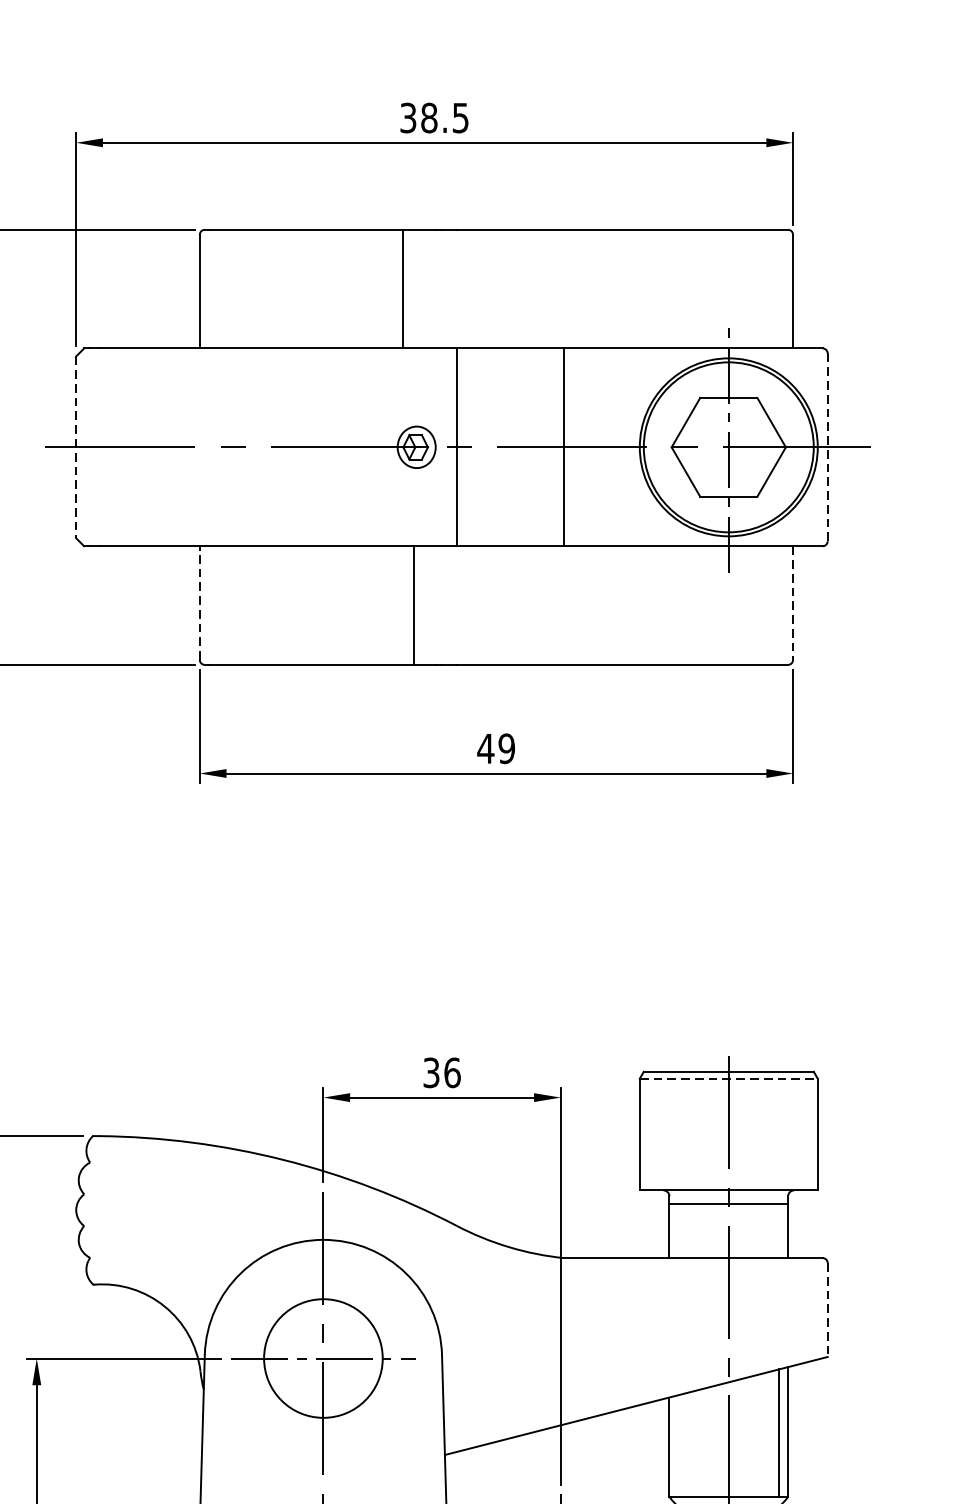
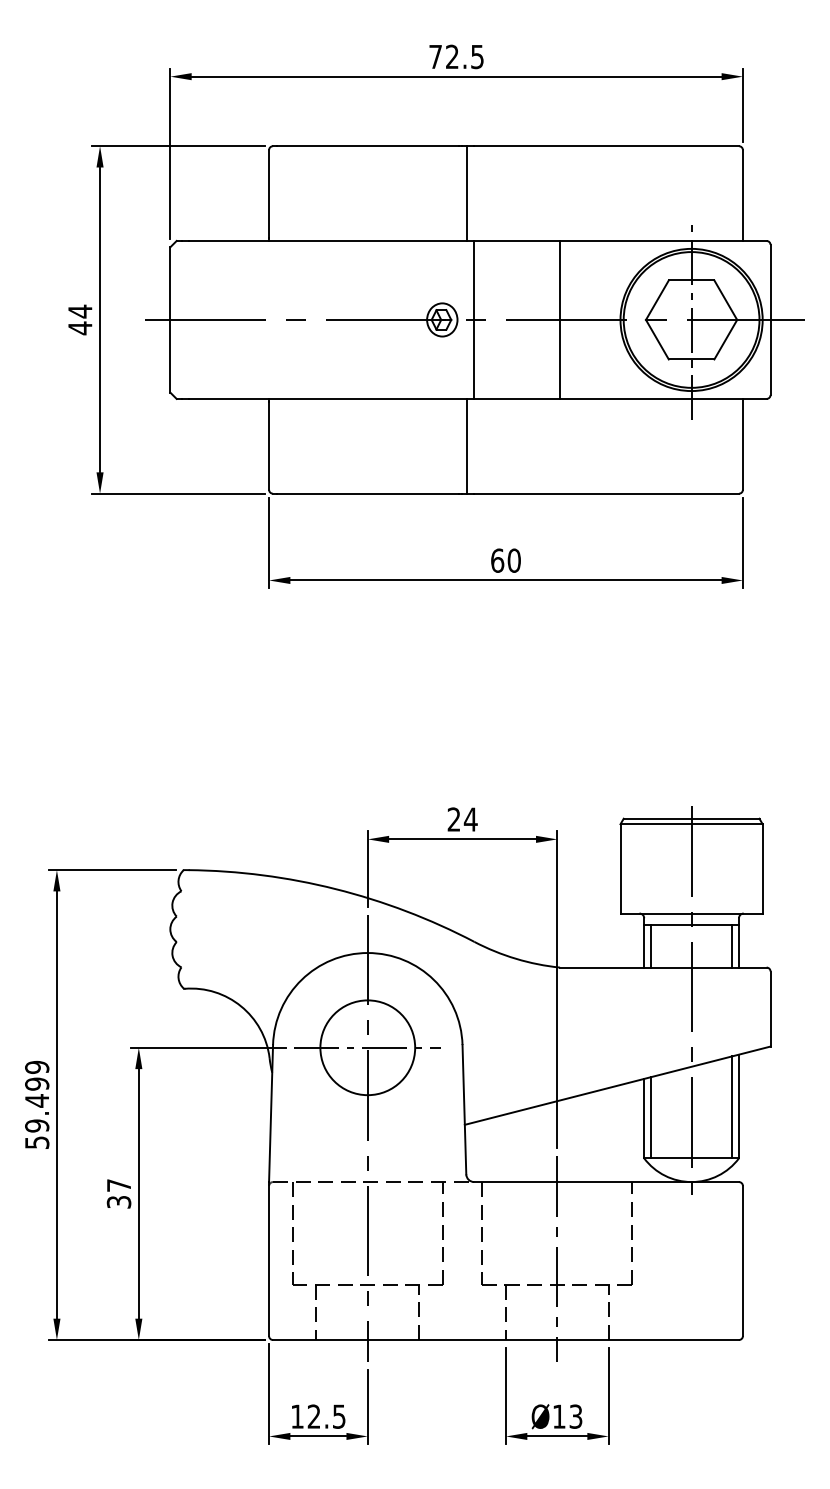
text: (418, 117) -> (443, 56), 38.5 -> 72.5
line: (403, 289) -> (466, 193), moved
line: (76, 446) -> (170, 319), dashed -> solid
line: (827, 448) -> (770, 320), dashed -> solid
line: (792, 603) -> (742, 444), dashed -> solid
line: (200, 604) -> (269, 445), dashed -> solid
line: (414, 604) -> (466, 445), moved
text: (495, 748) -> (505, 560), 49 -> 60
text: (441, 1072) -> (462, 819), 36 -> 24
line: (729, 1078) -> (692, 824), dashed -> solid
line: (678, 1230) -> (651, 945), added
line: (779, 1230) -> (732, 945), added
line: (827, 1310) -> (770, 1009), dashed -> solid
line: (678, 1445) -> (651, 1117), added

